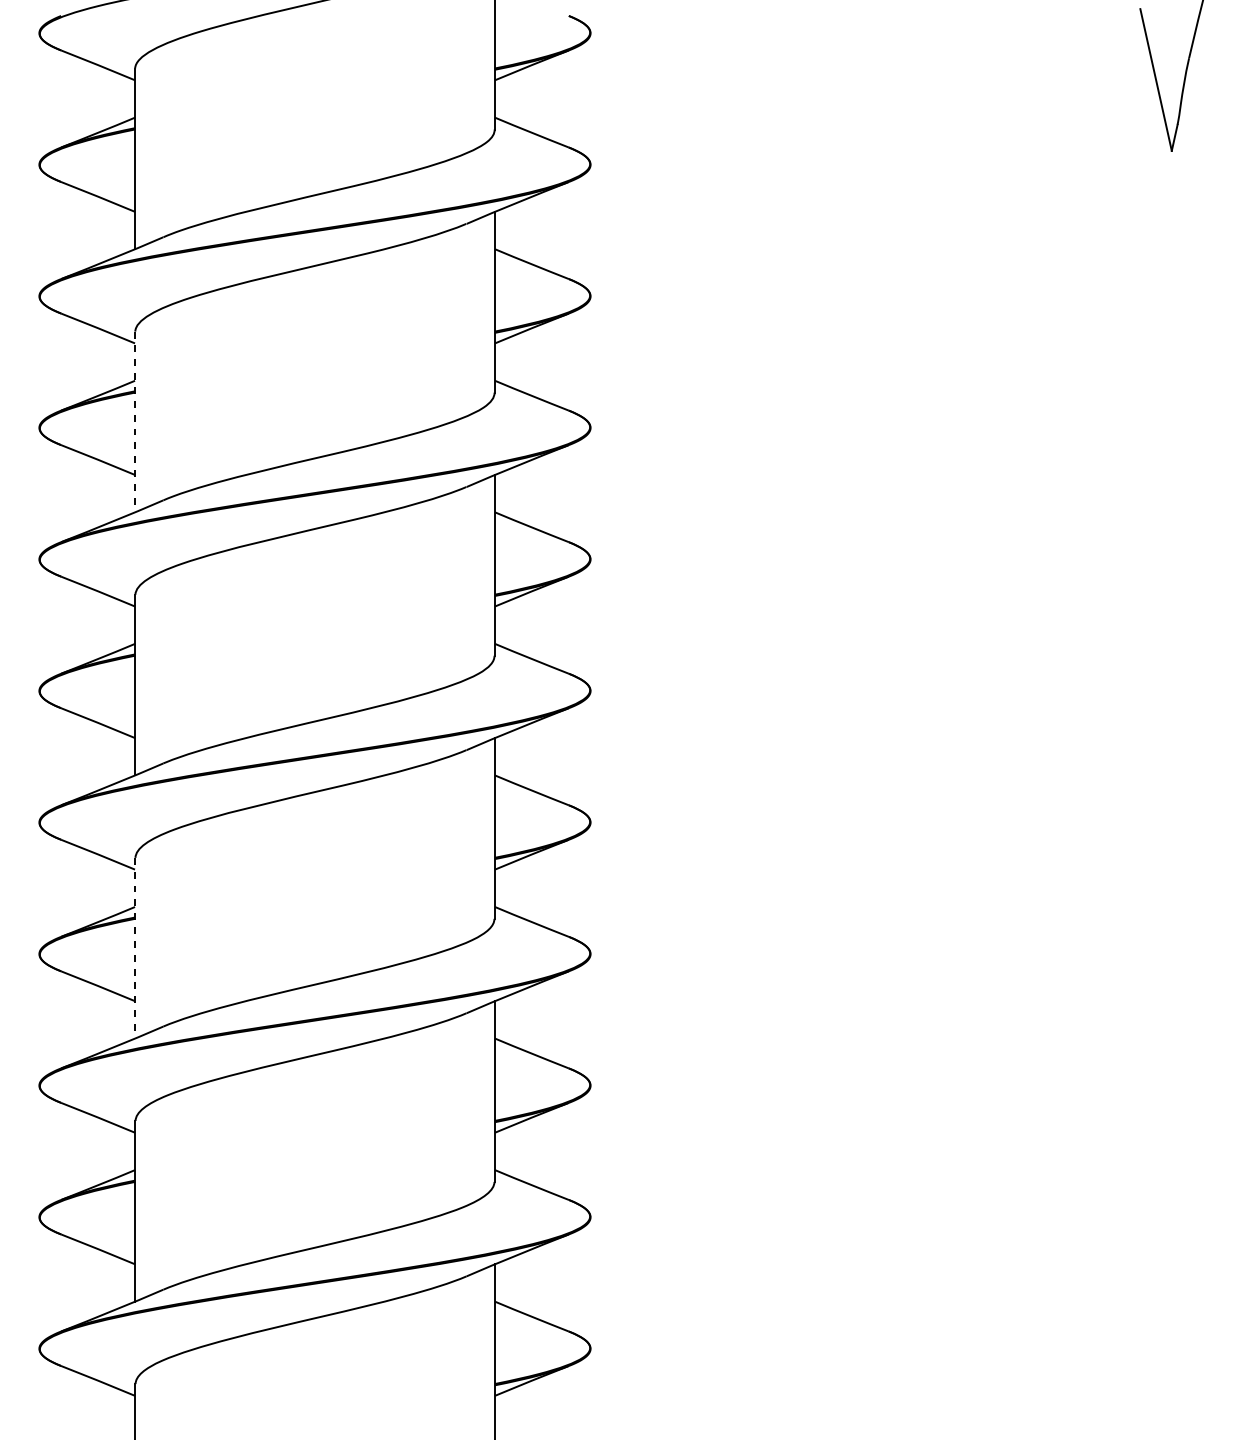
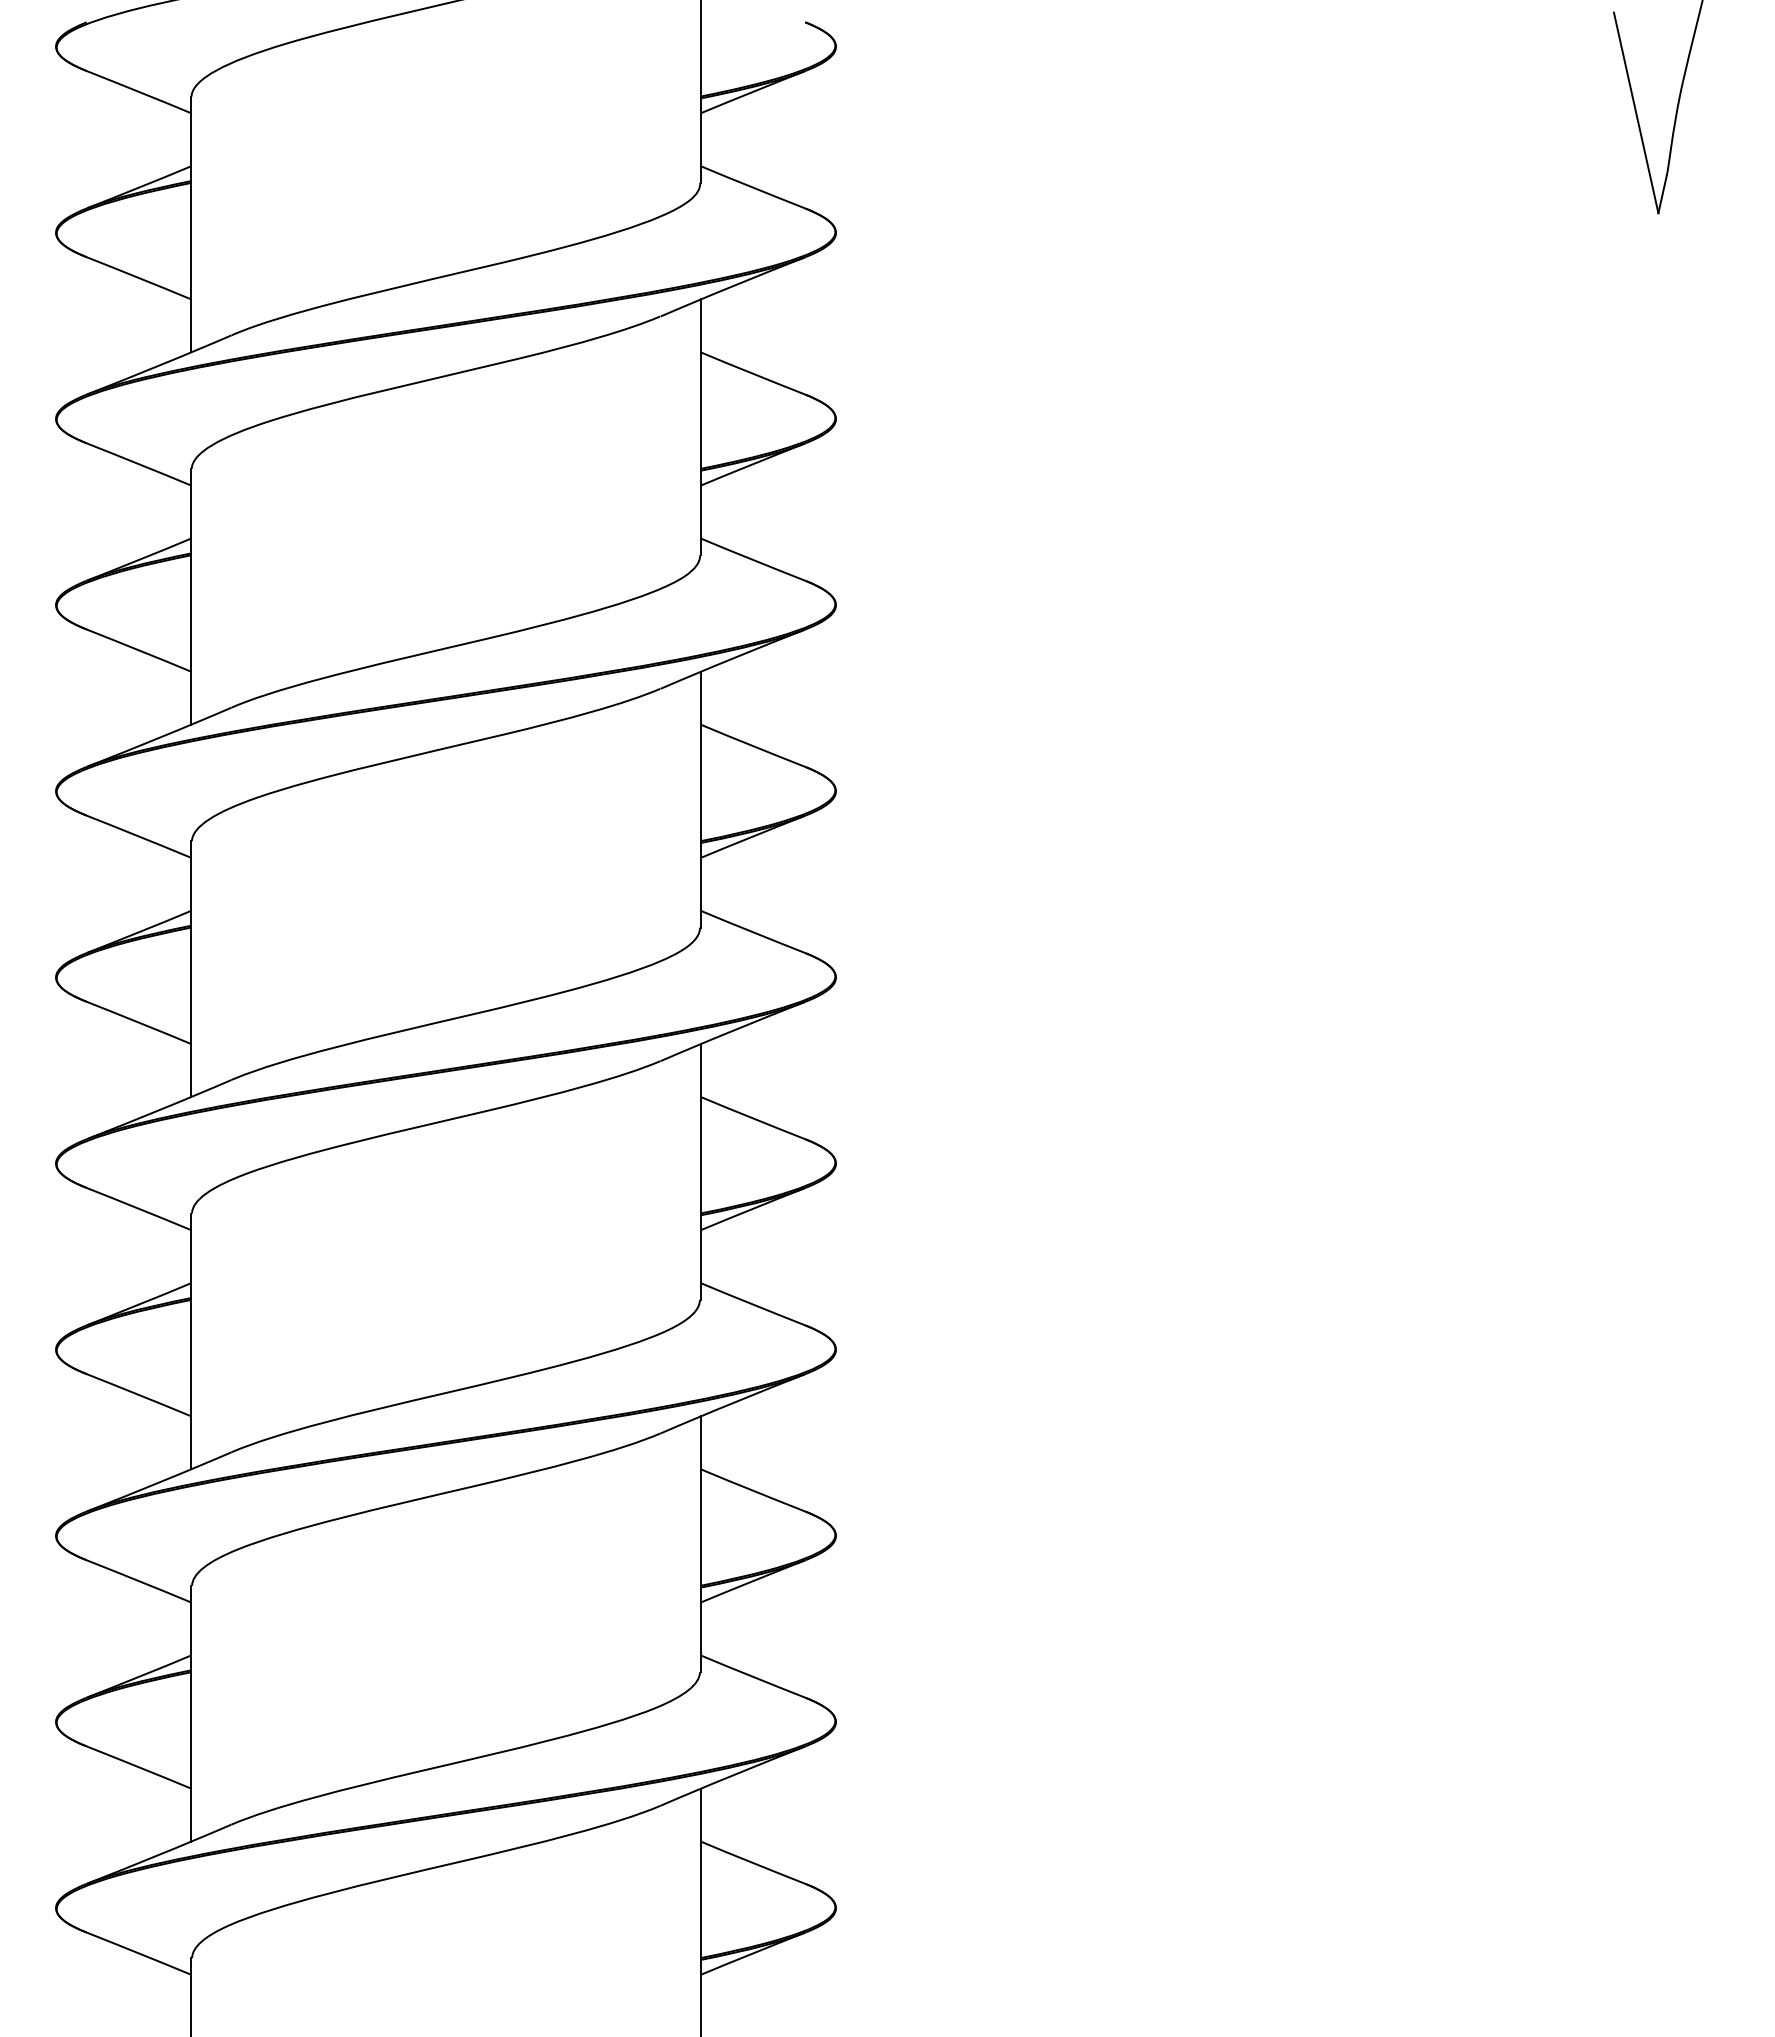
line: (135, 421) -> (191, 596), dashed -> solid
line: (135, 948) -> (191, 1341), dashed -> solid

